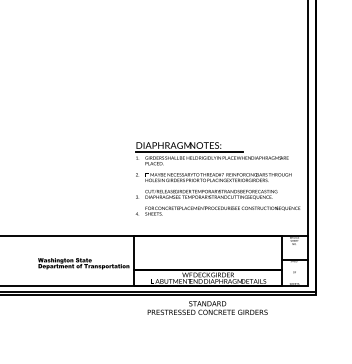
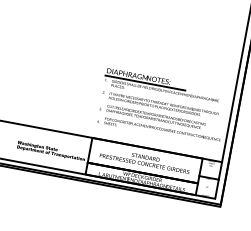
text: (207, 307) -> (145, 160), moved

